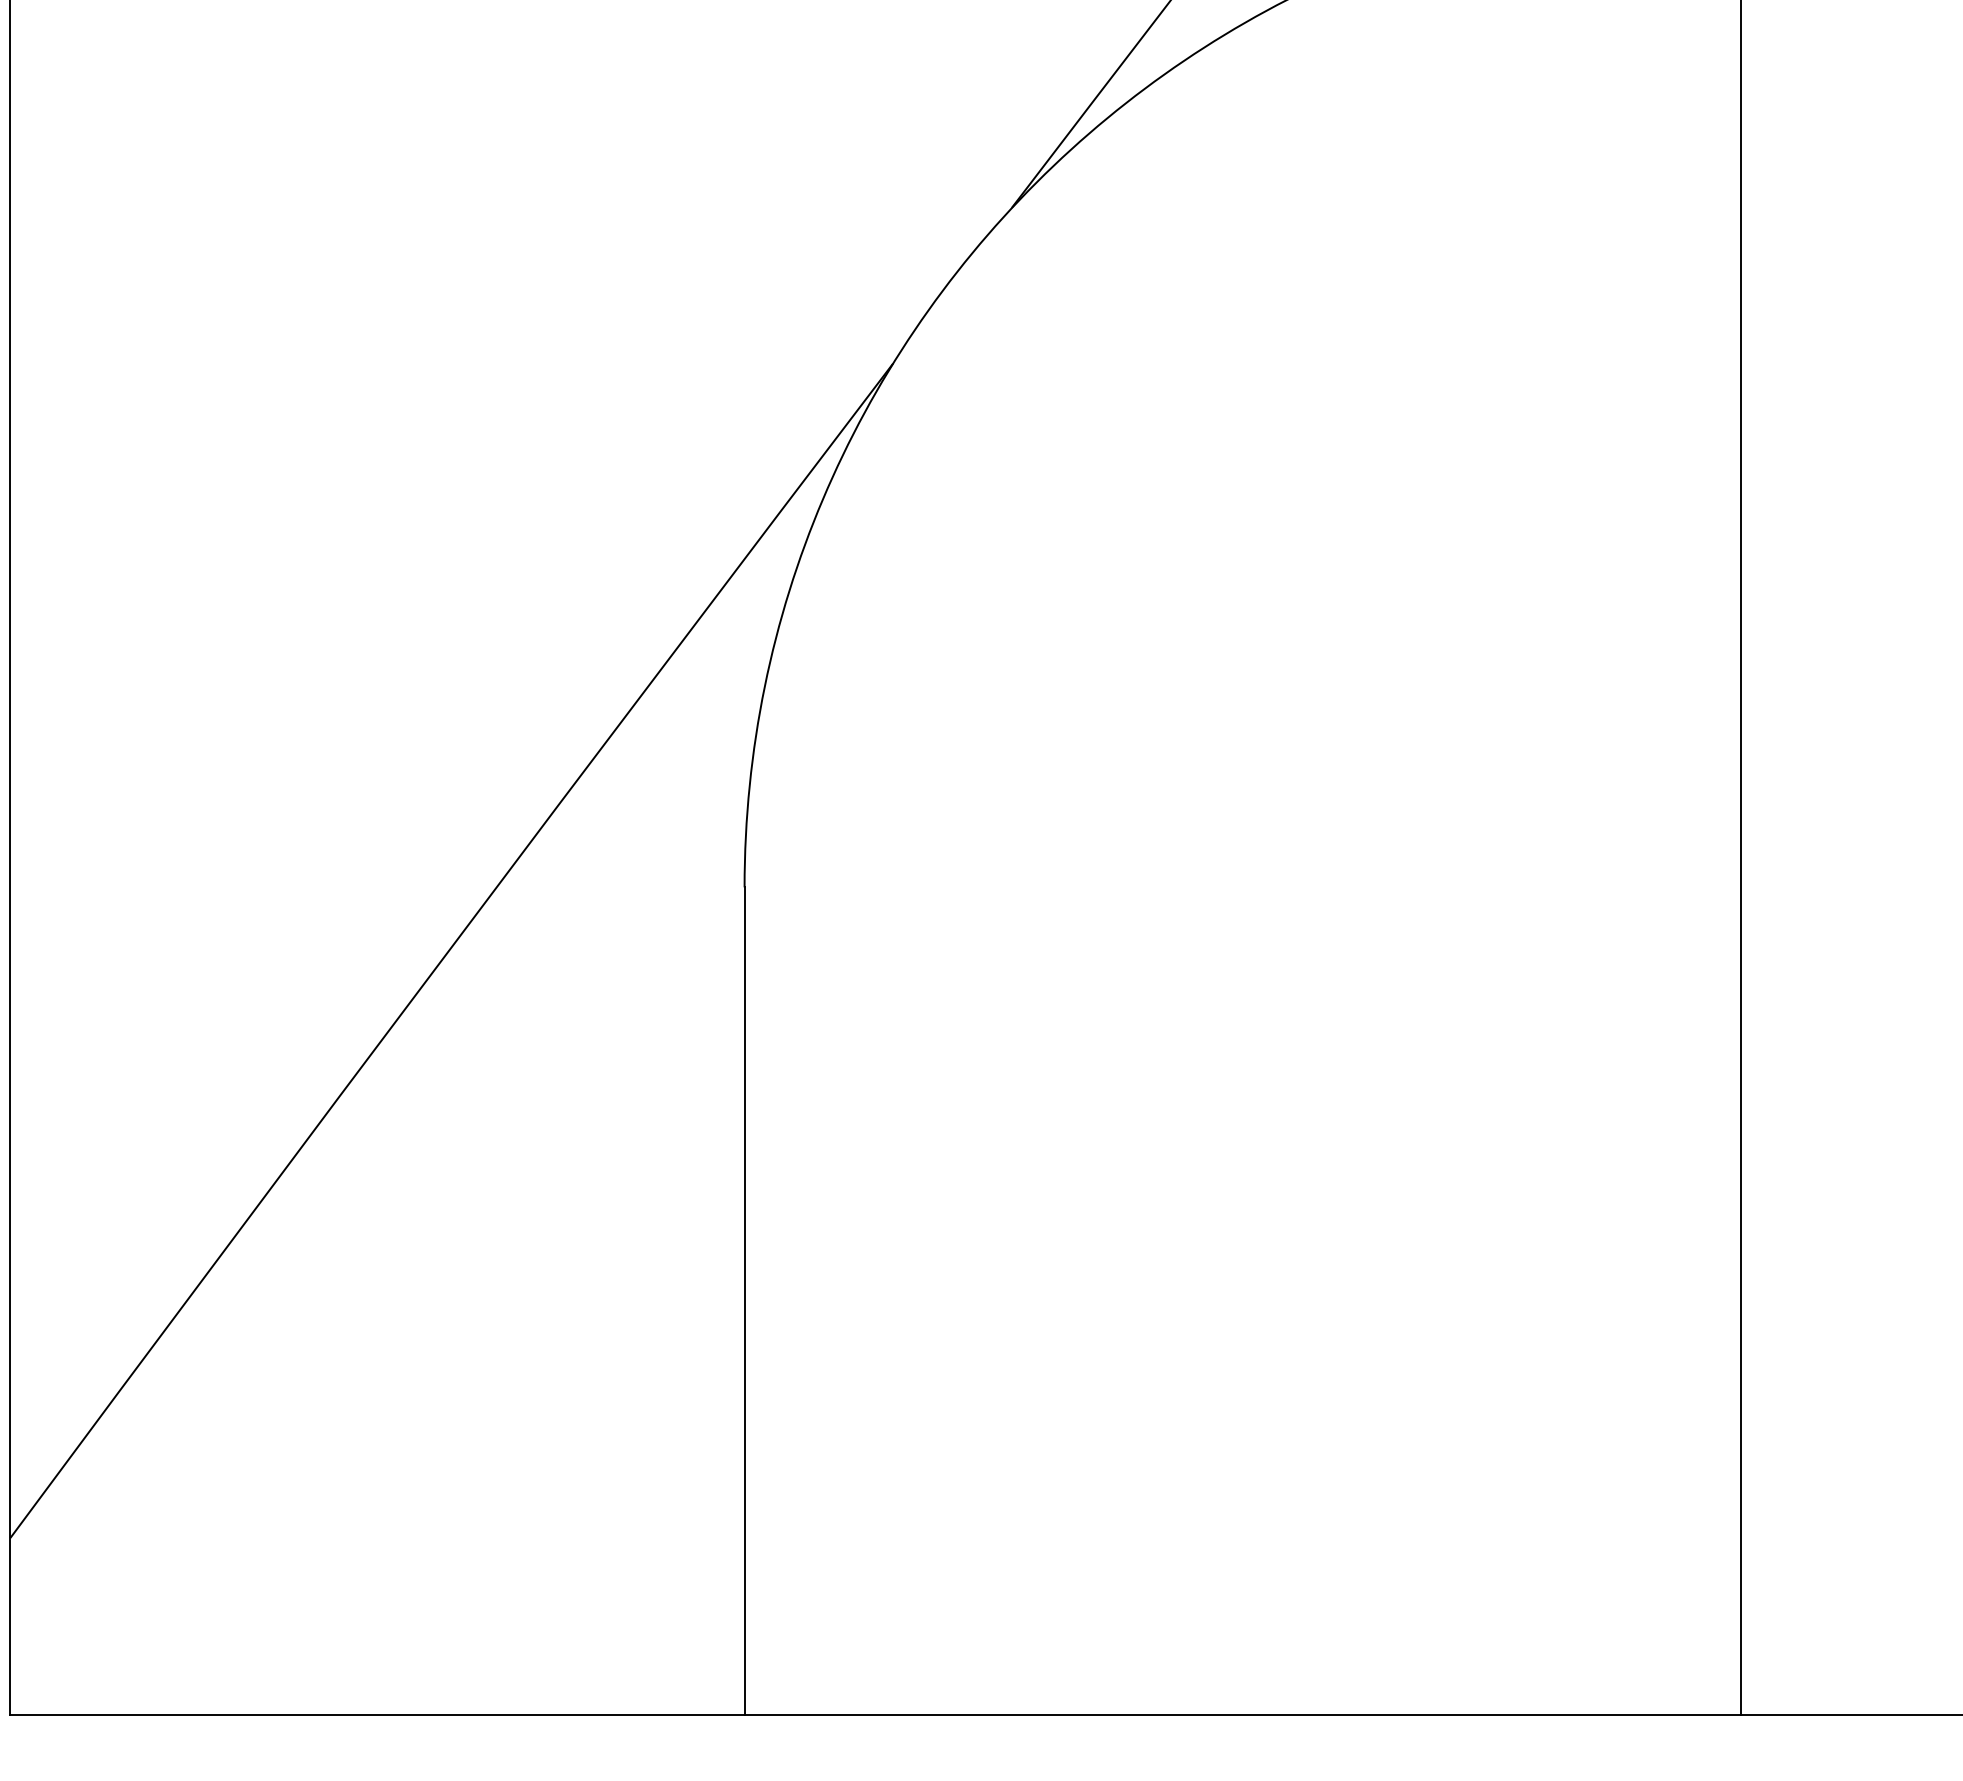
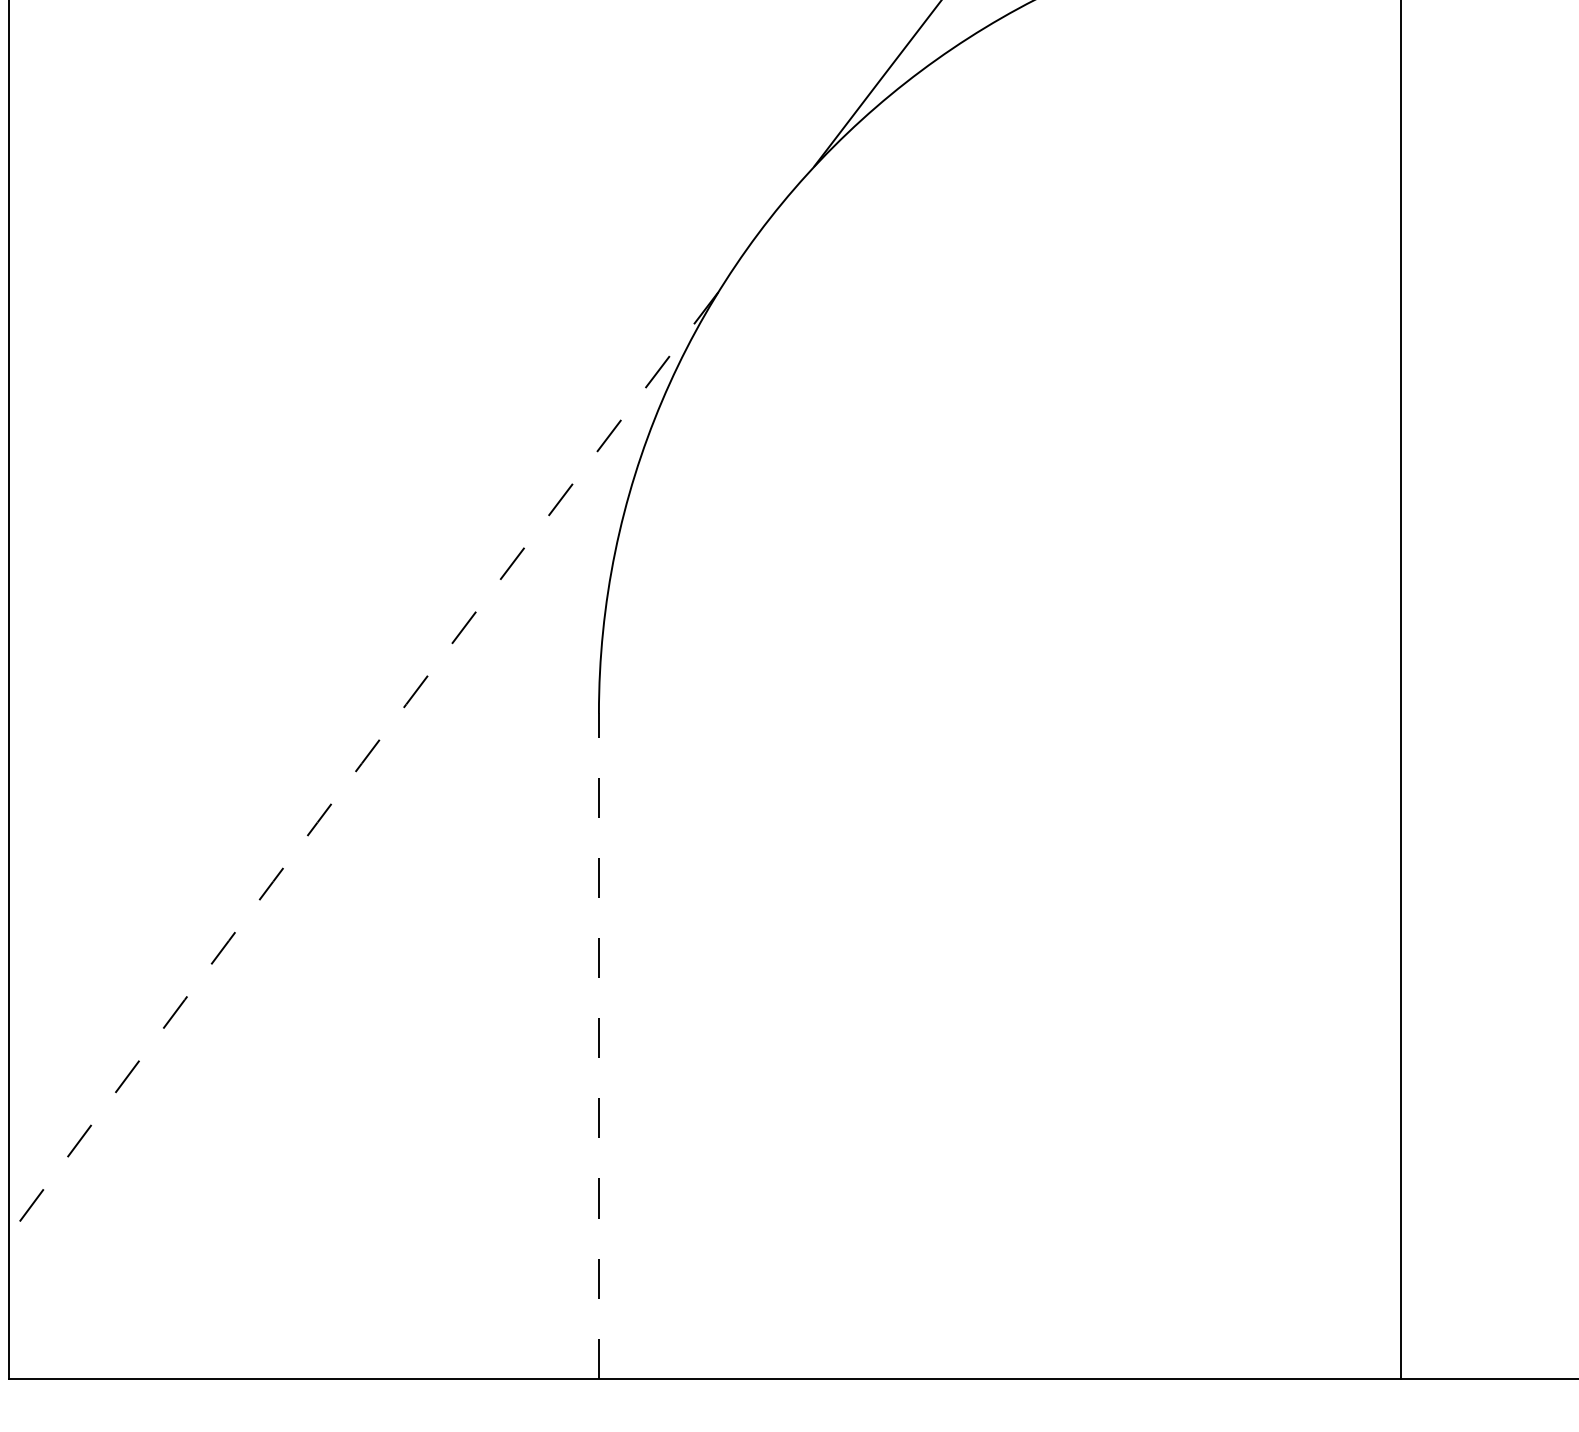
arc: (449, 949) -> (361, 763), solid -> dashed
line: (744, 1301) -> (598, 1046), solid -> dashed

